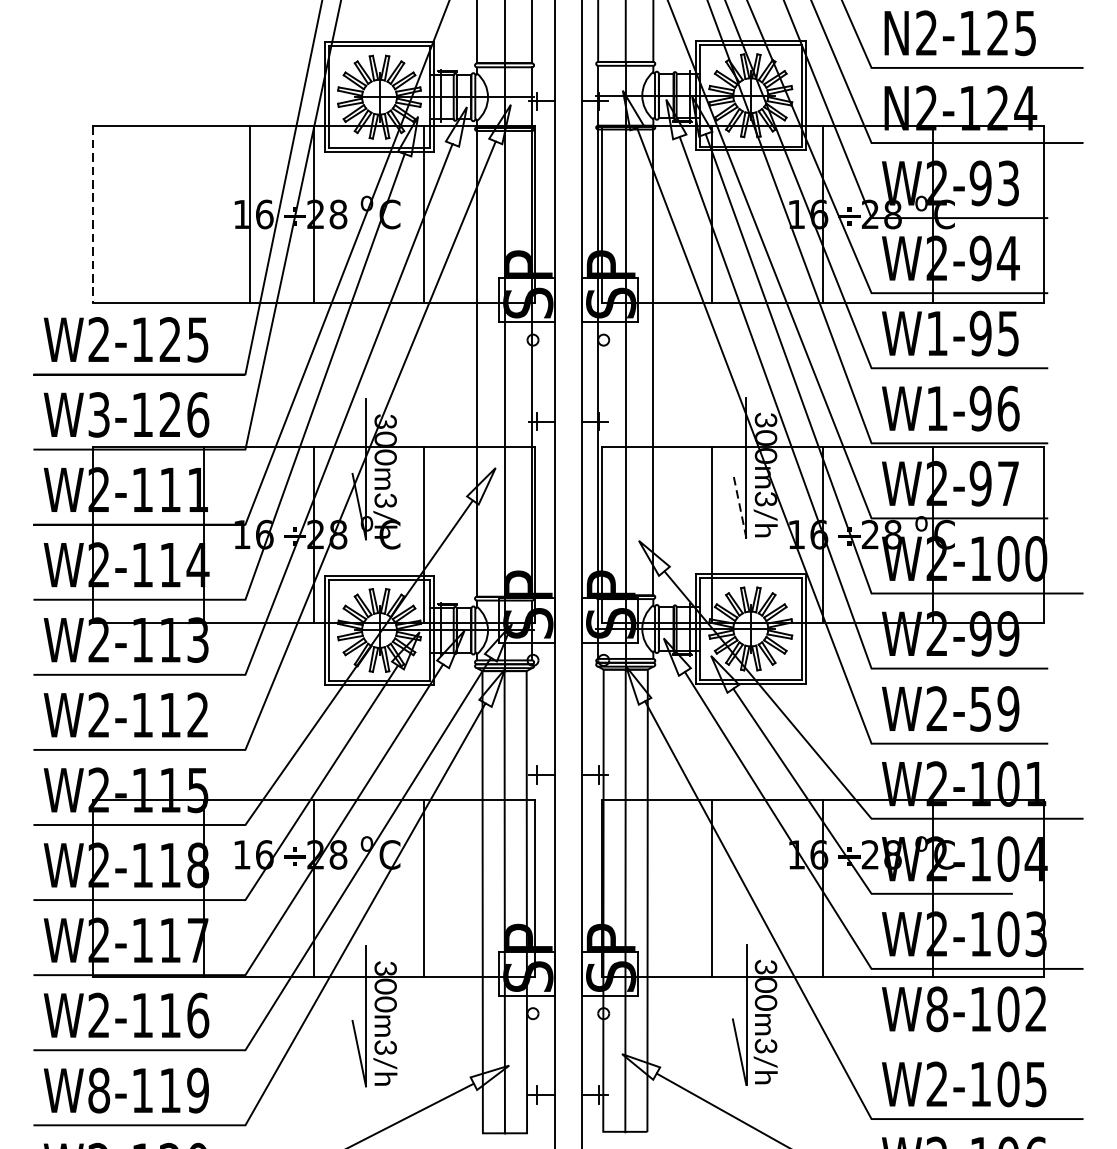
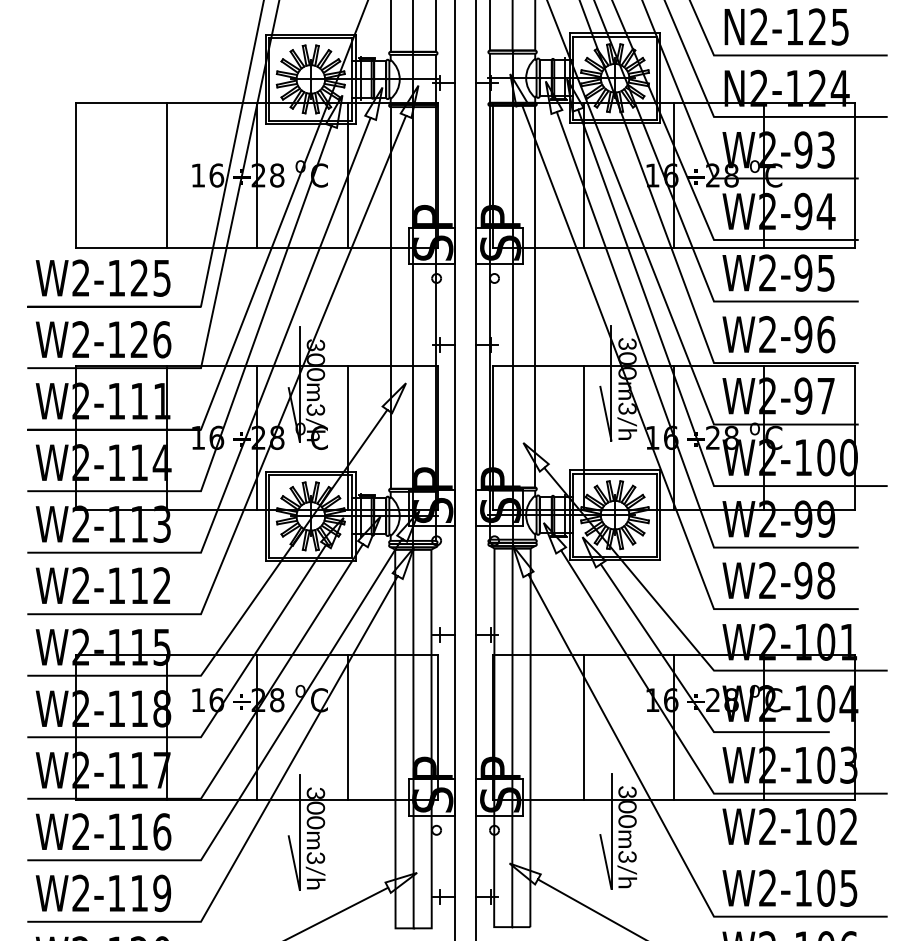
line: (249, 214) -> (166, 175), moved
line: (93, 215) -> (76, 176), dashed -> solid
text: (936, 332) -> (767, 272), W1-95 -> W2-95
text: (936, 407) -> (767, 333), W1-96 -> W2-96
text: (98, 414) -> (80, 339), W3-126 -> W2-126
line: (739, 504) -> (605, 413), dashed -> solid
text: (994, 708) -> (814, 580), W2-59 -> W2-98
text: (936, 1008) -> (767, 826), W8-102 -> W2-102
text: (99, 1090) -> (81, 893), W8-119 -> W2-119

